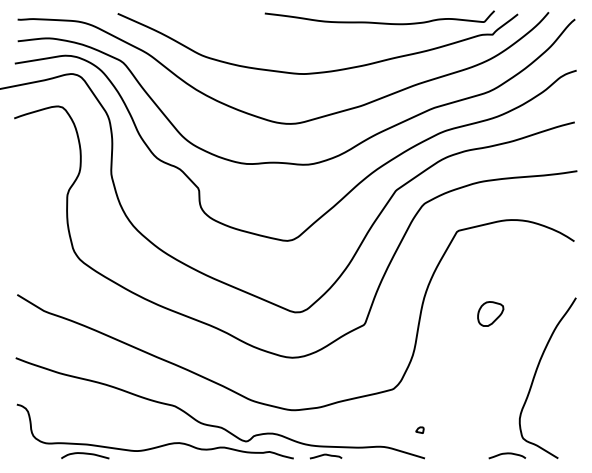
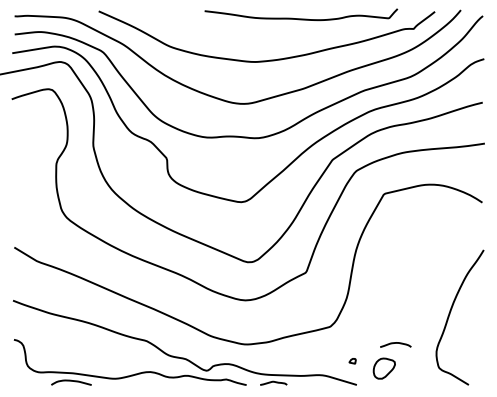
curve: (379, 22) -> (301, 18), moved
part: (490, 313) -> (384, 368), moved
curve: (507, 454) -> (395, 343), moved

